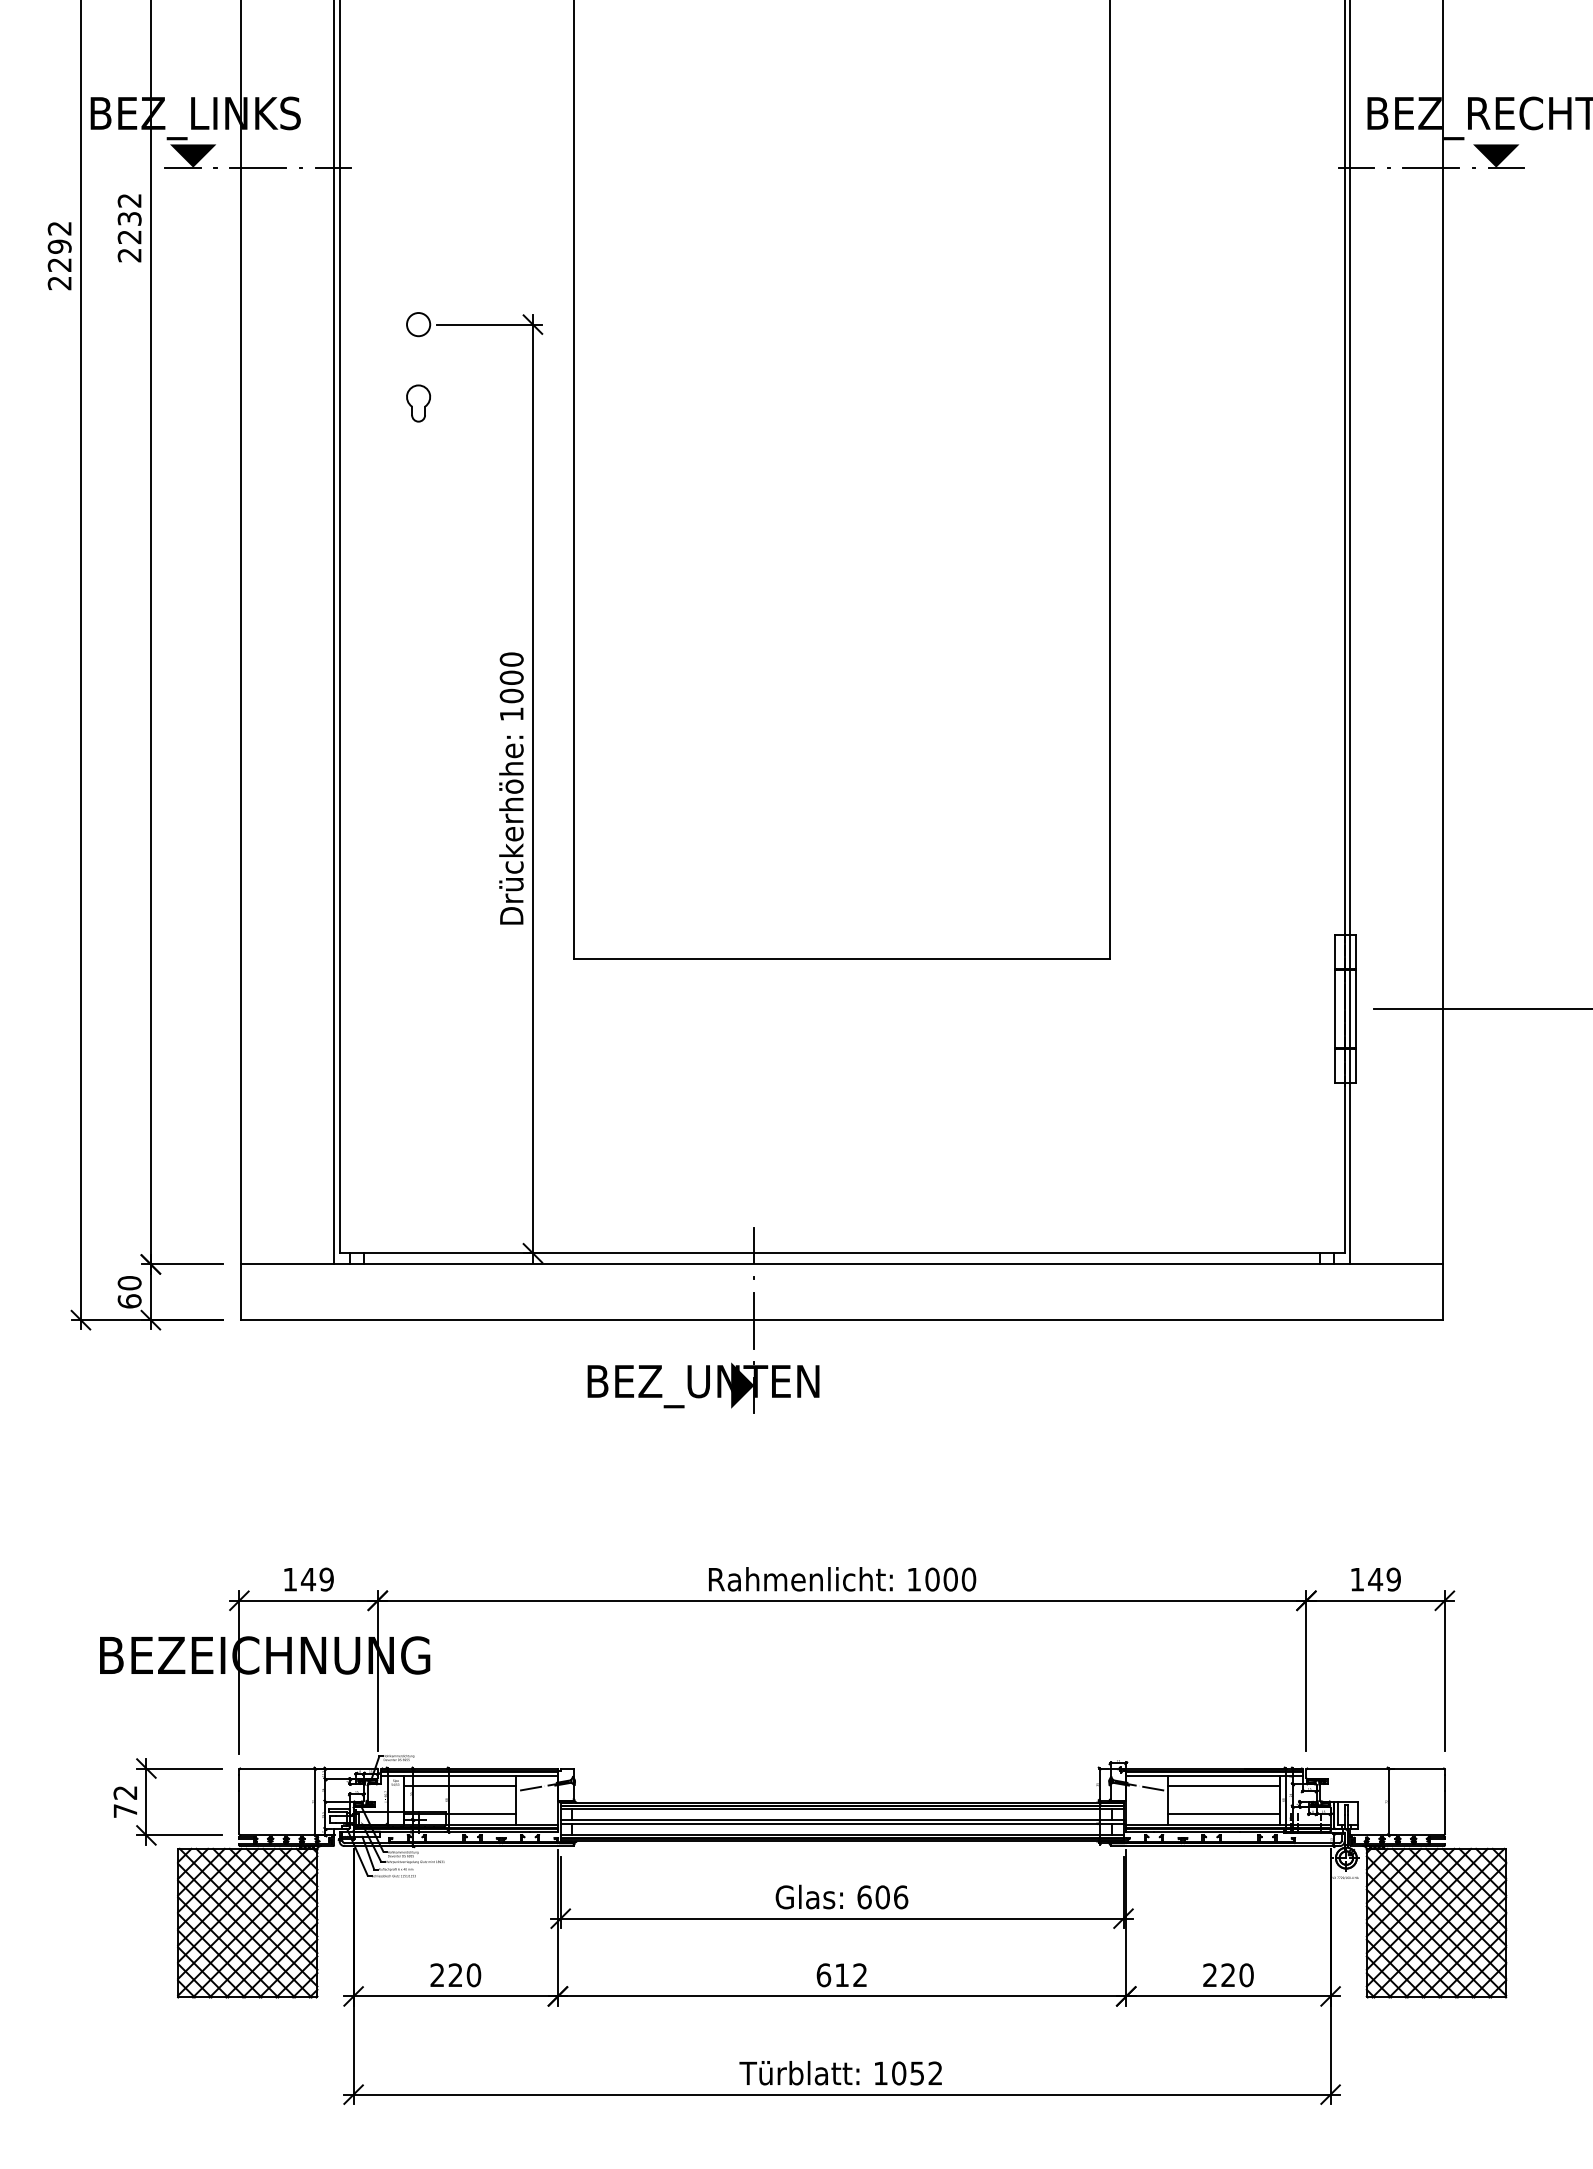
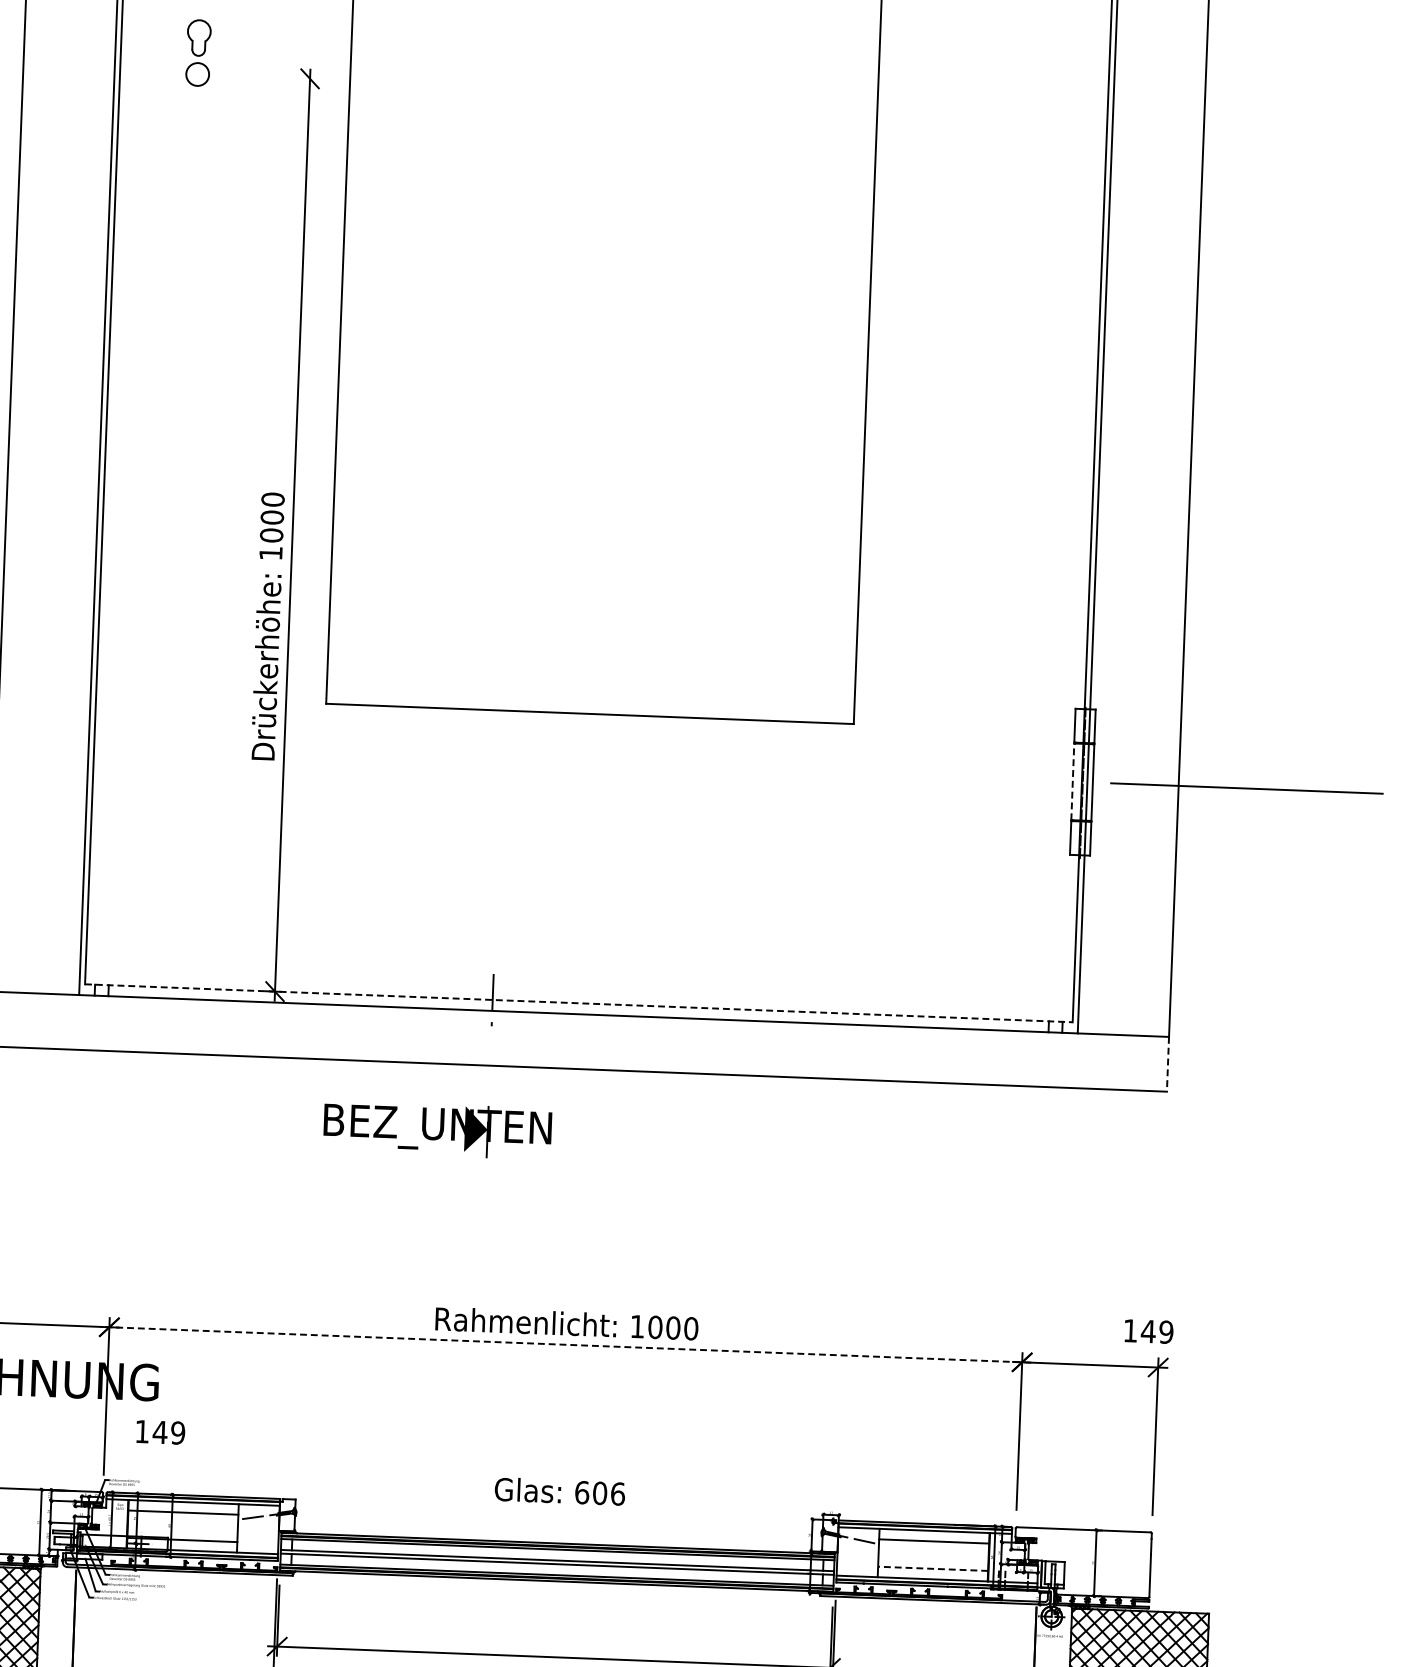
line: (489, 324) -> (267, 77), removed
part: (418, 403) -> (199, 38), moved
text: (511, 788) -> (267, 626), moved
line: (1335, 1008) -> (1073, 781), solid -> dashed
line: (842, 1253) -> (579, 1003), solid -> dashed
line: (1442, 1292) -> (1167, 1064), solid -> dashed
line: (754, 1320) -> (490, 1066), removed
text: (308, 1579) -> (160, 1432), moved
text: (1375, 1579) -> (1148, 1331), moved
line: (842, 1600) -> (566, 1344), solid -> dashed
line: (1224, 1814) -> (933, 1569), solid -> dashed
text: (841, 1896) -> (559, 1490), moved

